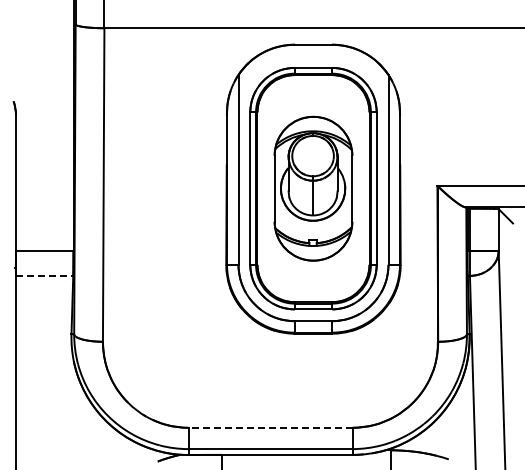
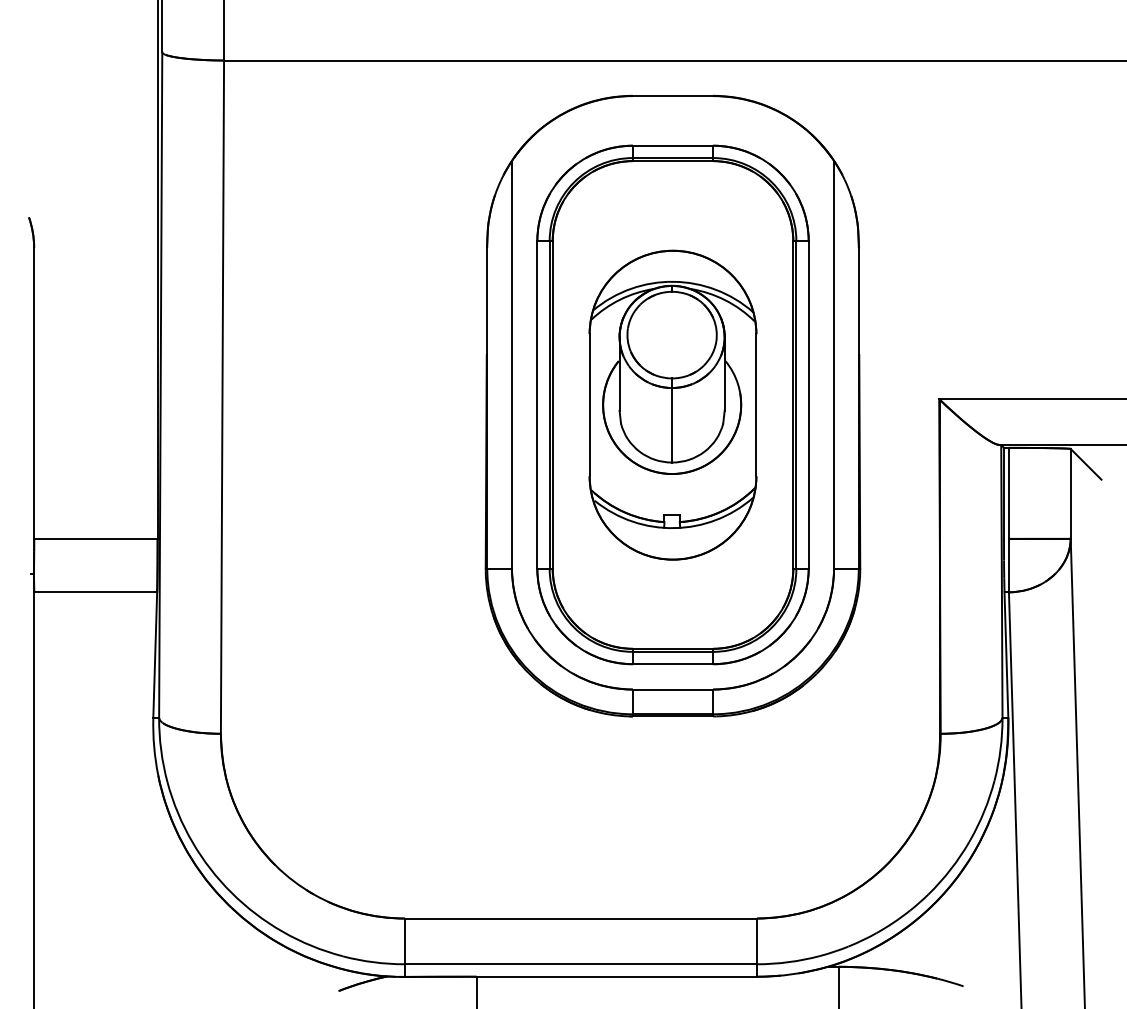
line: (44, 275) -> (95, 591), dashed -> solid
line: (270, 427) -> (580, 917), dashed -> solid

